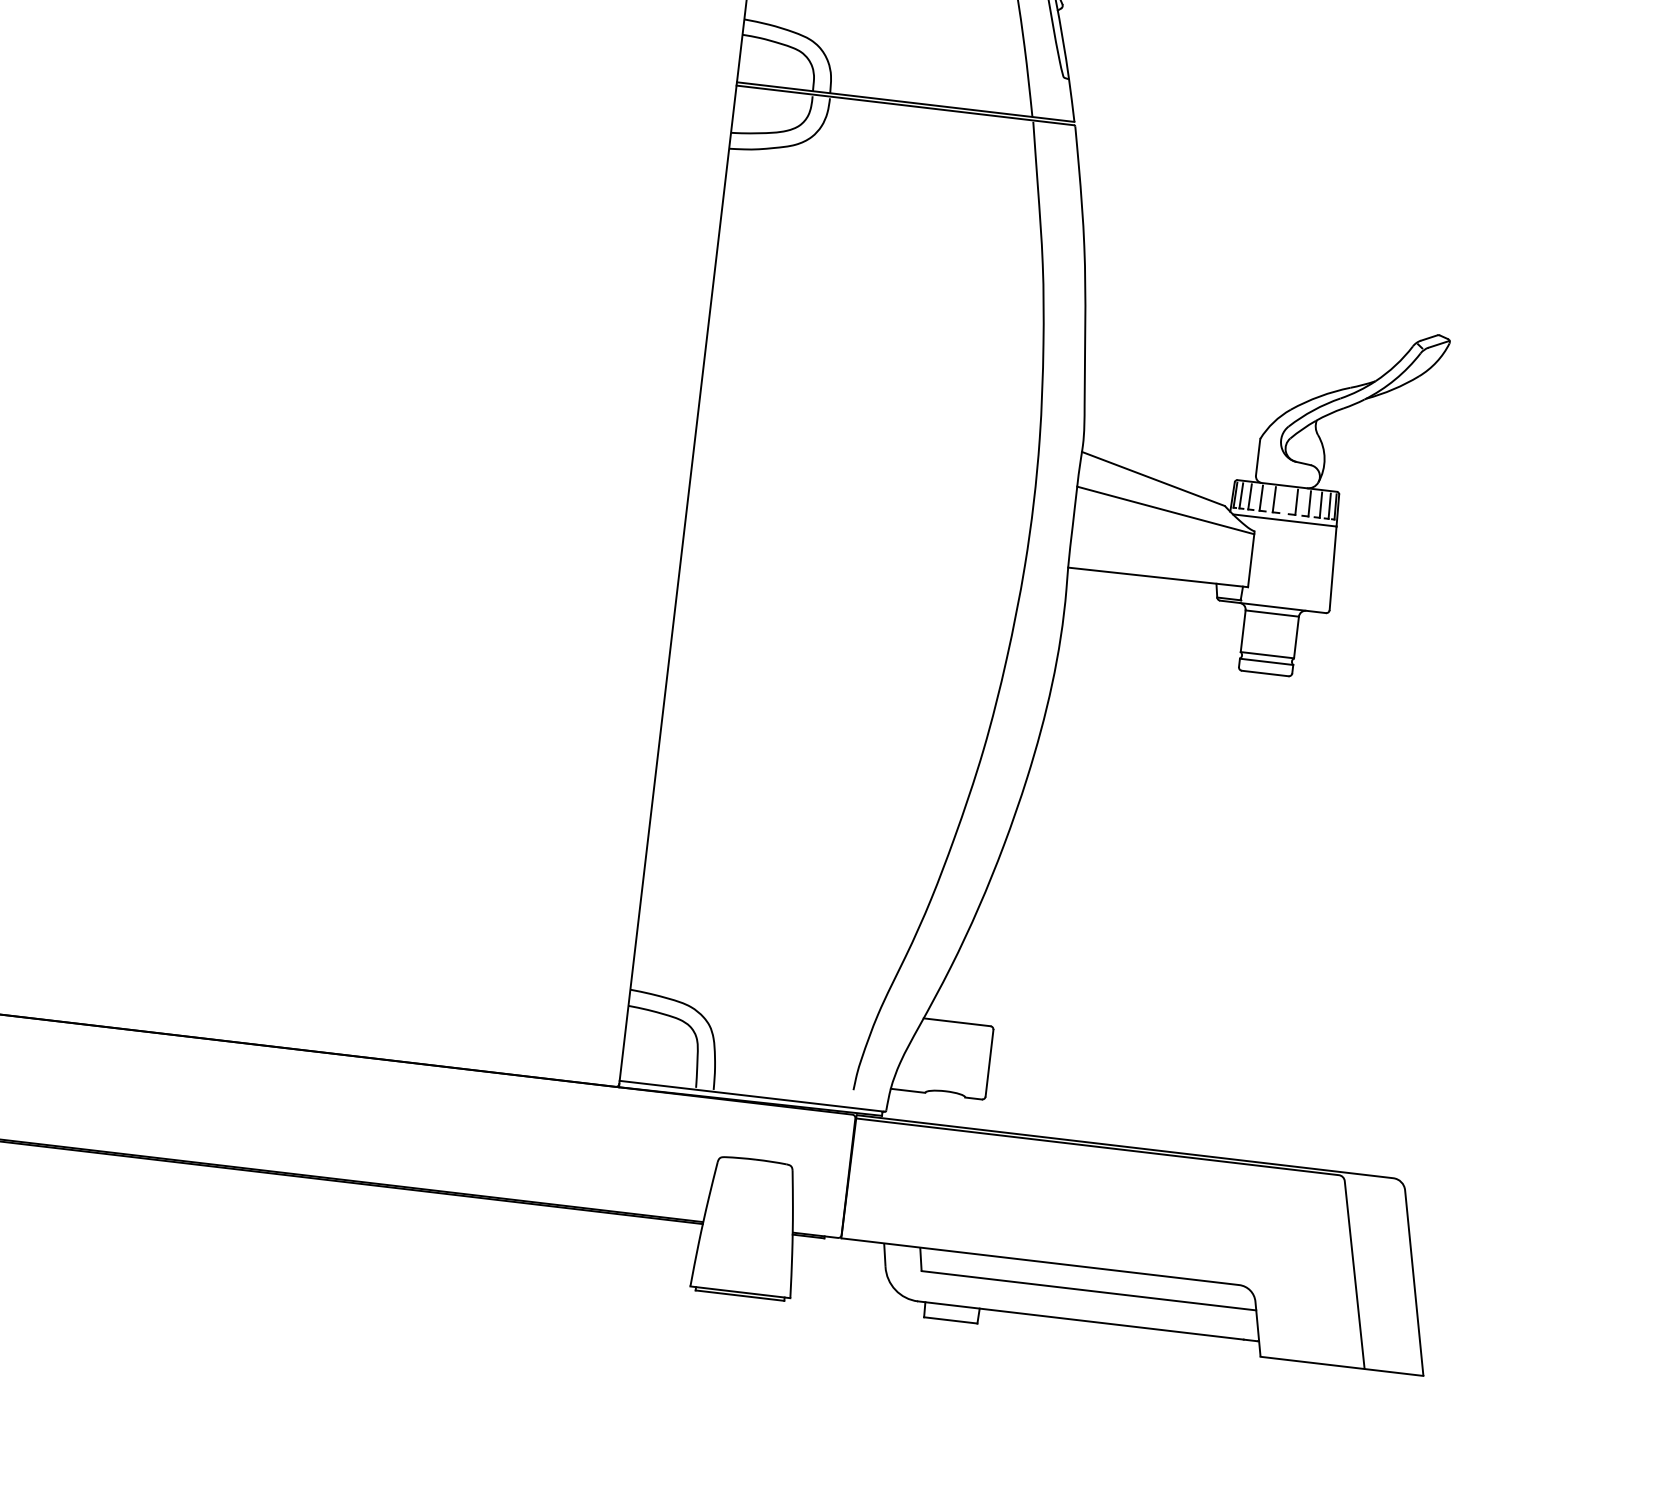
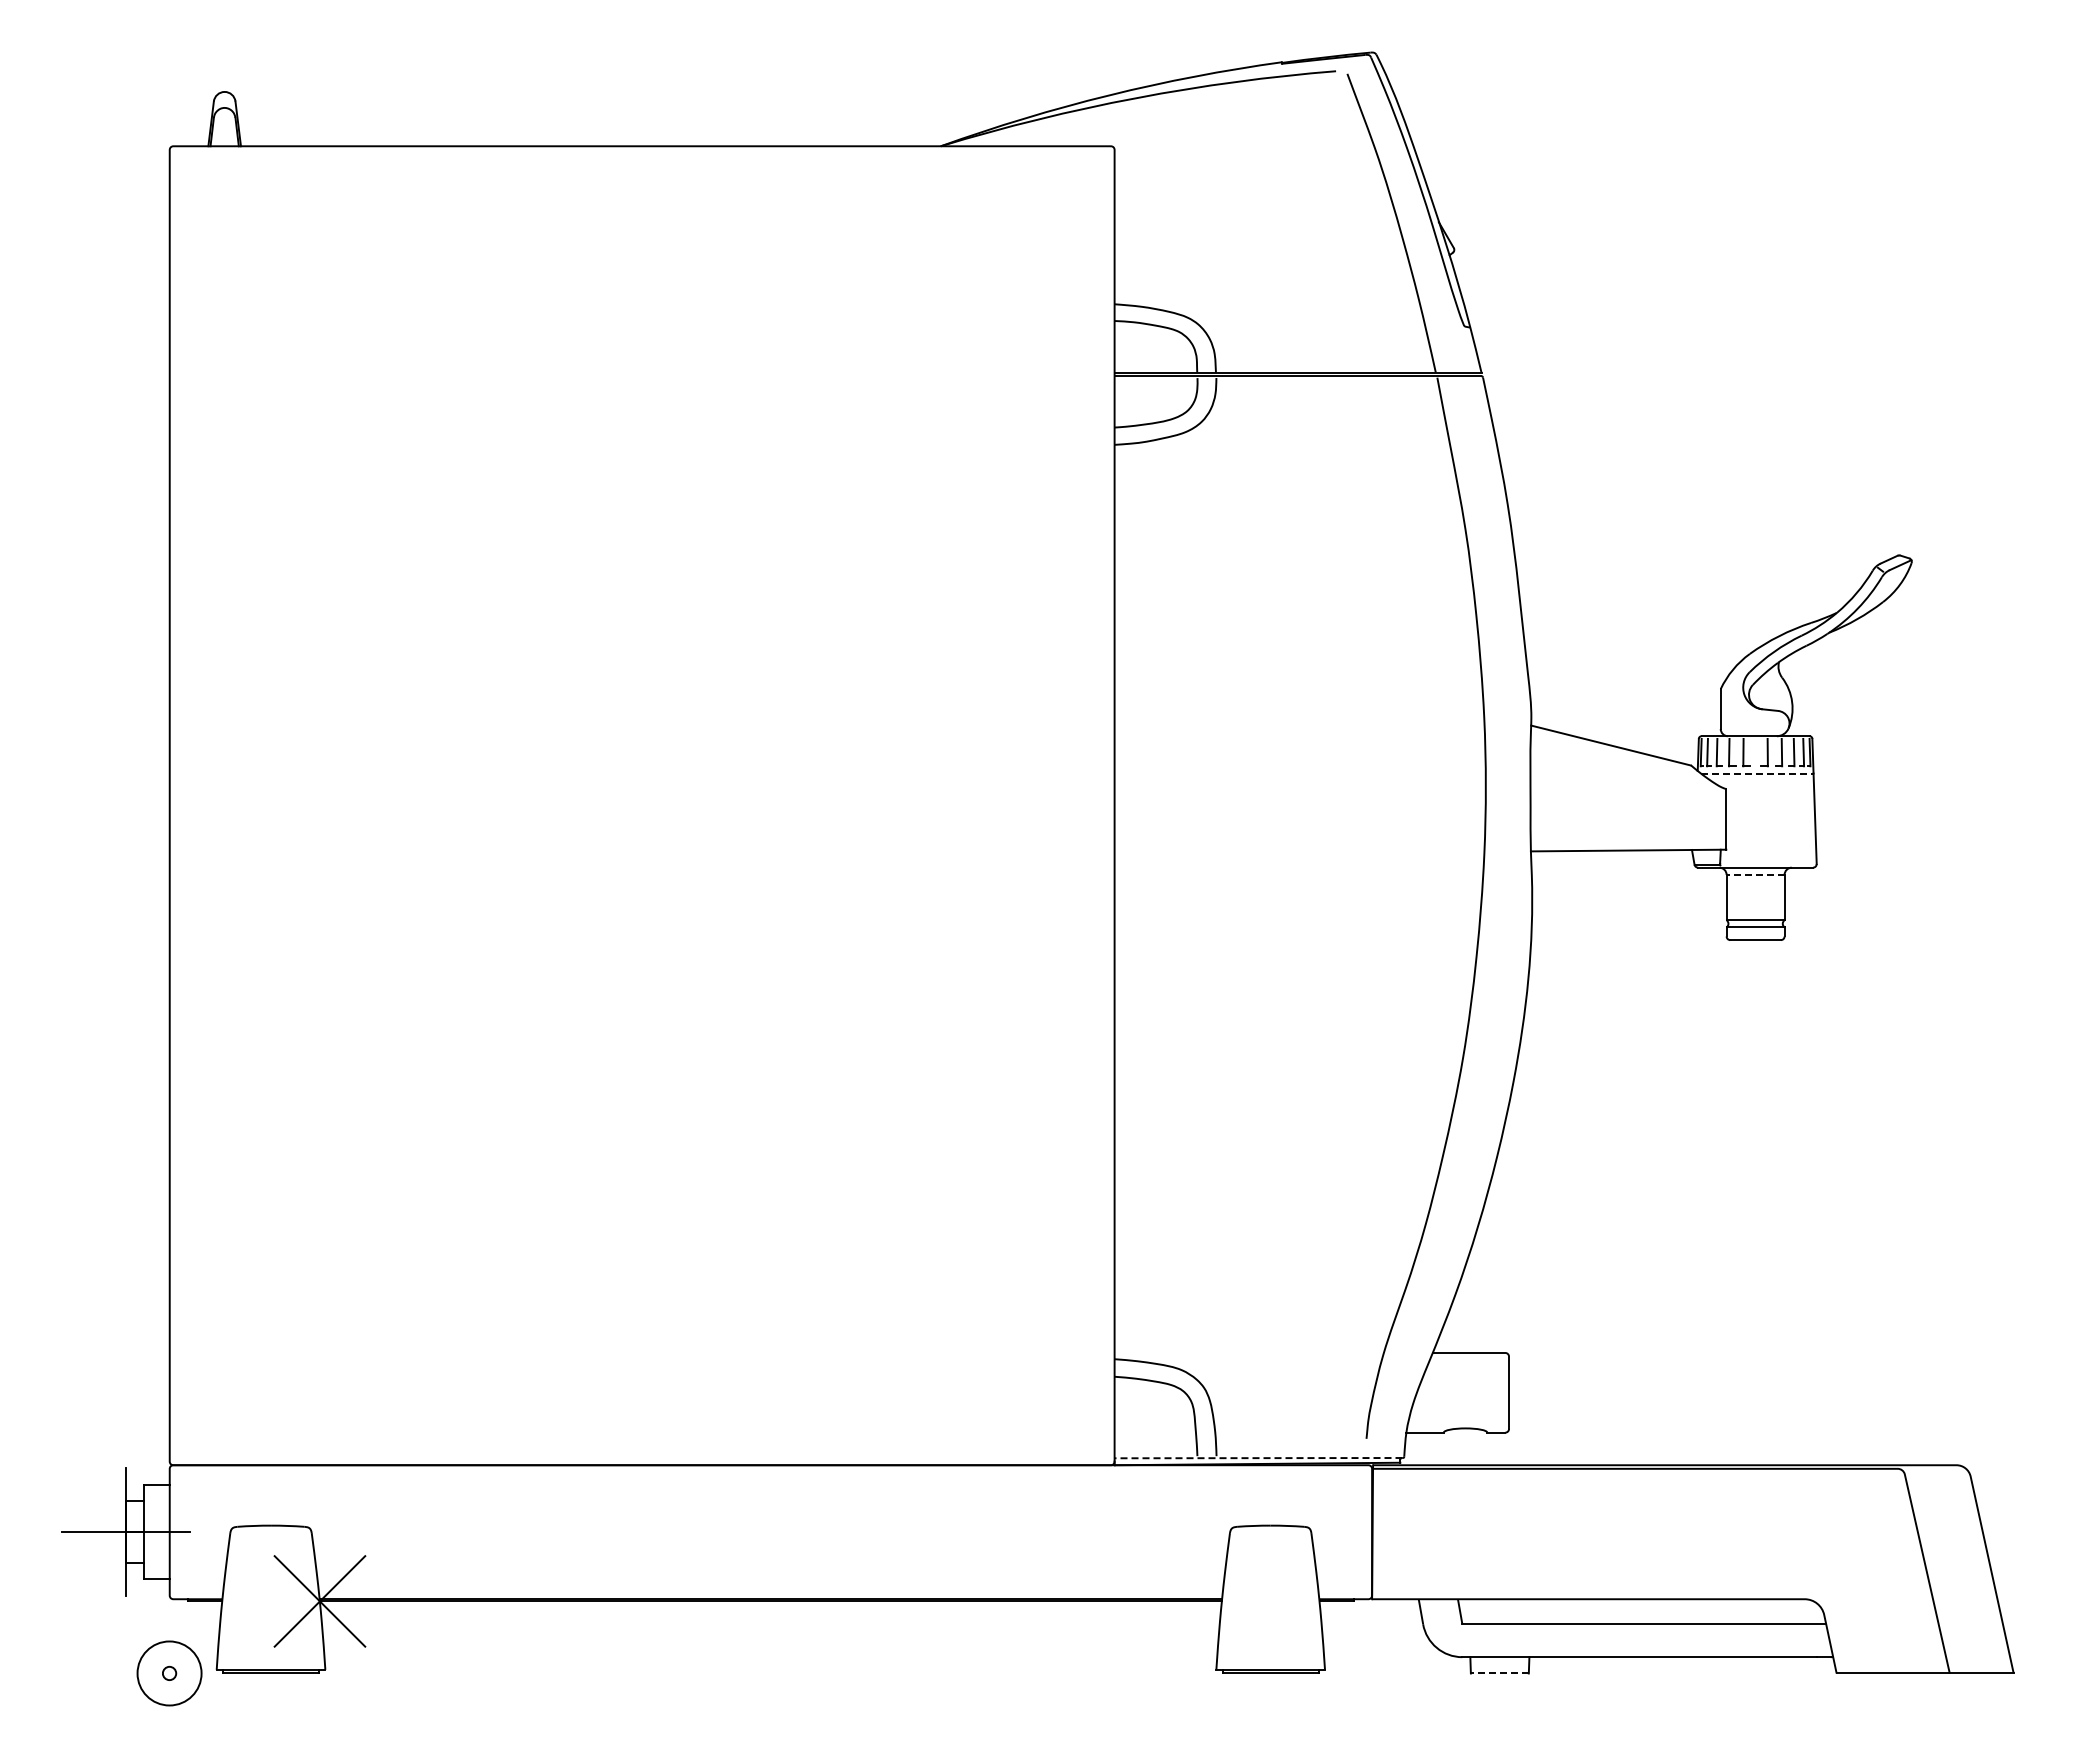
line: (1165, 510) -> (1628, 777), removed
line: (1284, 520) -> (1757, 773), solid -> dashed
line: (1272, 613) -> (1755, 874), solid -> dashed
line: (752, 1096) -> (1258, 1458), solid -> dashed
line: (950, 1320) -> (1499, 1673), solid -> dashed

